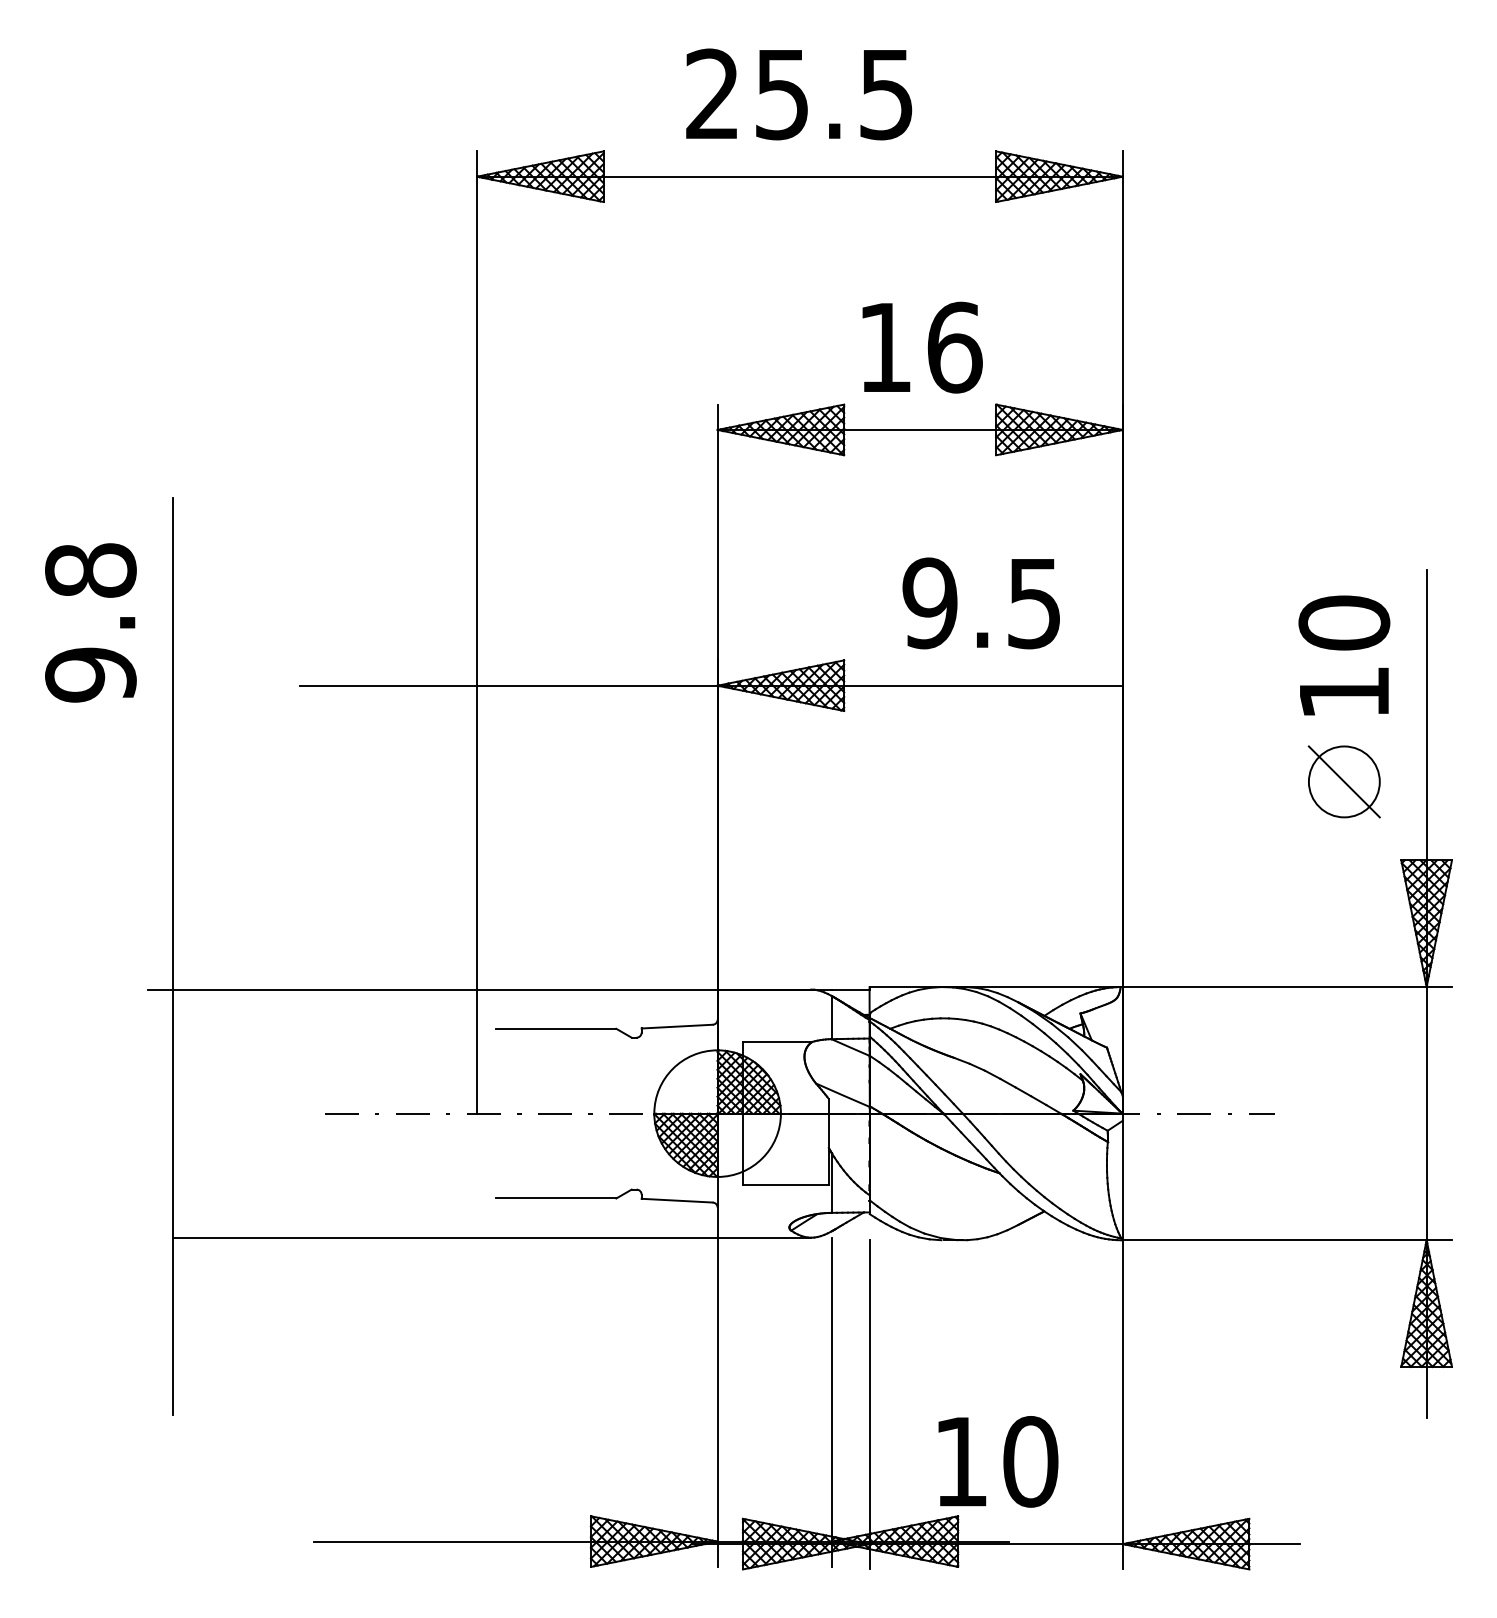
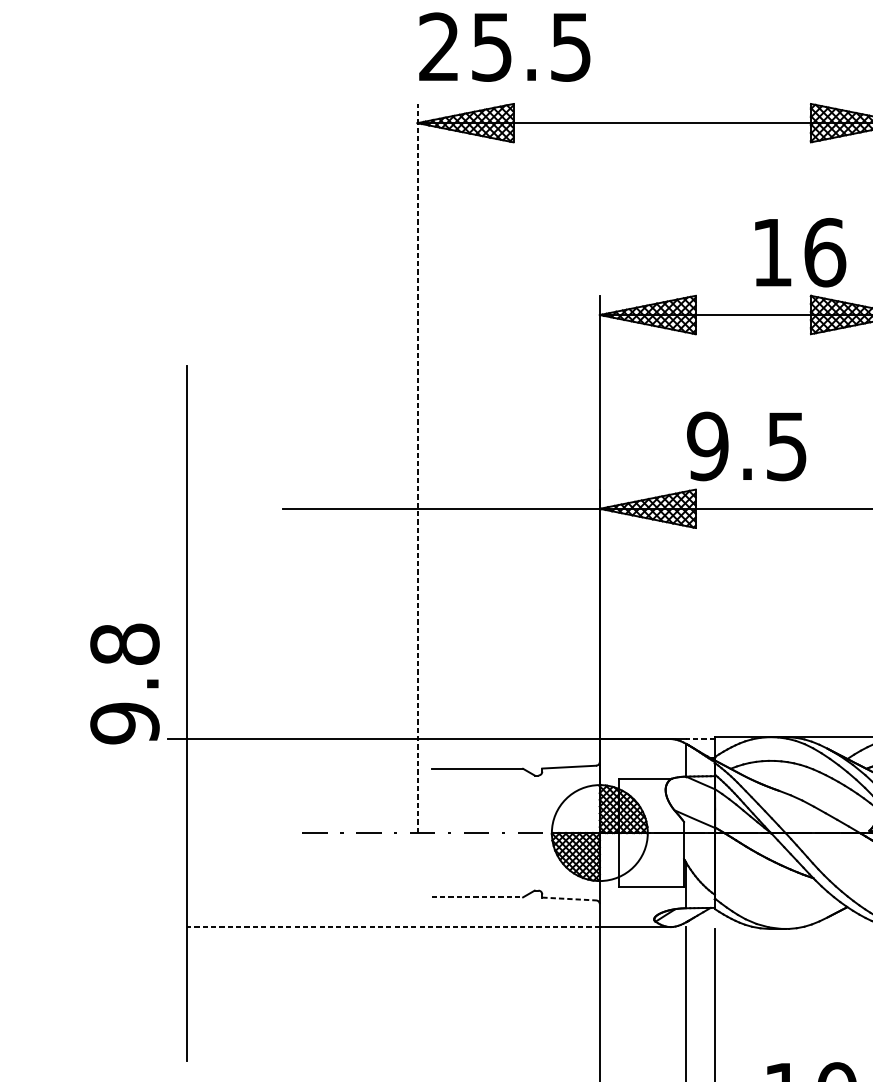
text: (799, 94) -> (505, 47), moved
text: (922, 347) -> (800, 252), moved
text: (980, 603) -> (745, 446), moved
text: (90, 622) -> (124, 683), moved
line: (477, 632) -> (417, 468), solid -> dashed
line: (850, 989) -> (700, 739), solid -> dashed
line: (556, 1198) -> (477, 897), solid -> dashed
line: (677, 1200) -> (569, 898), solid -> dashed
line: (444, 1237) -> (392, 926), solid -> dashed

